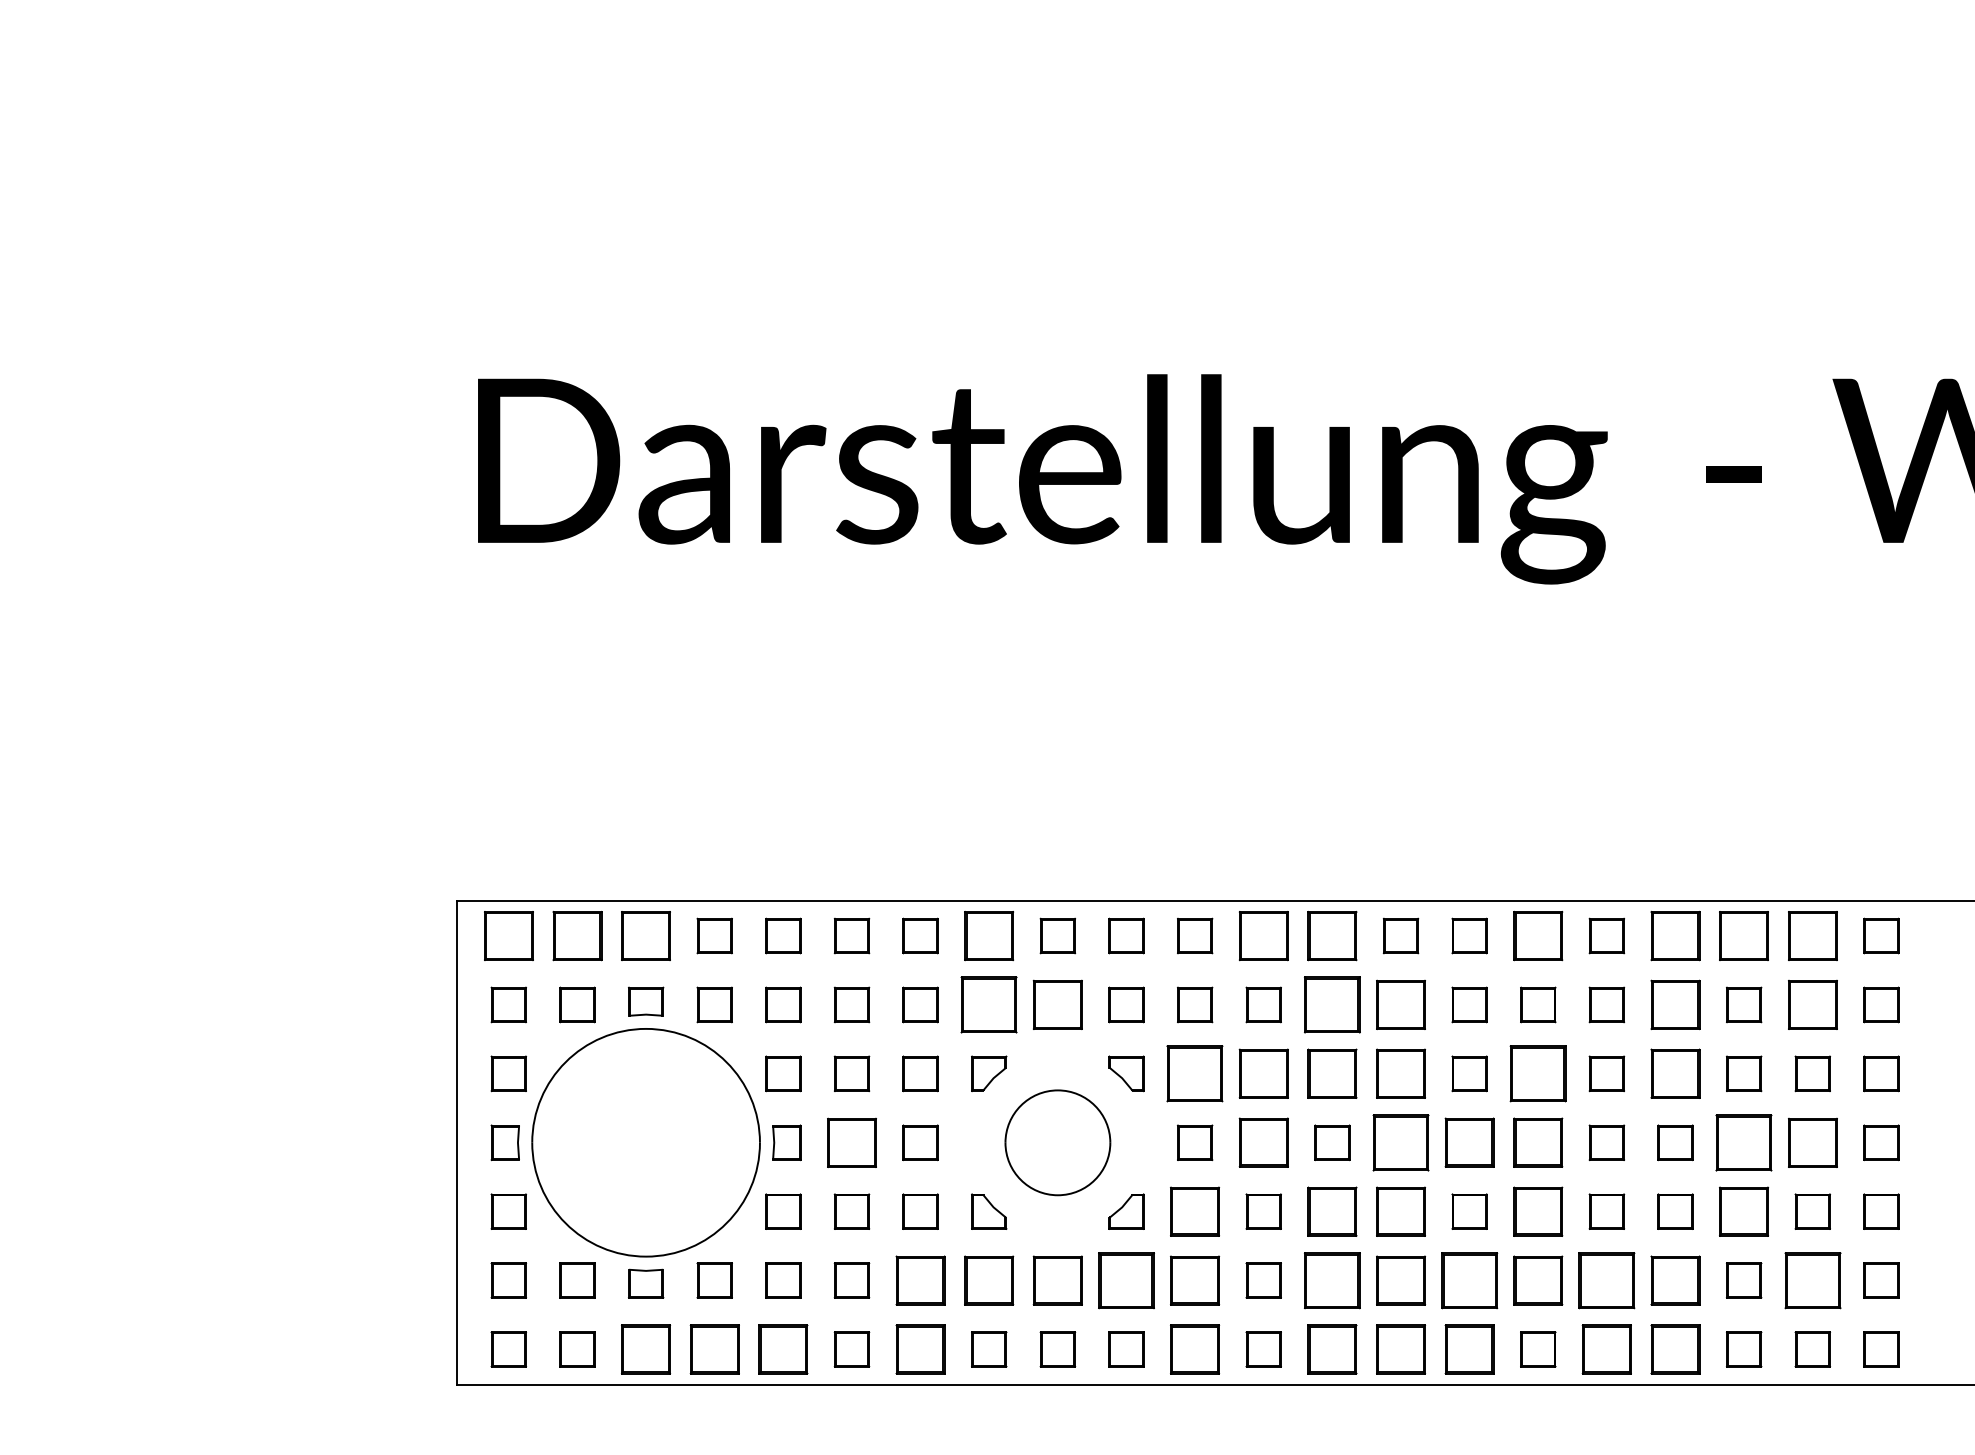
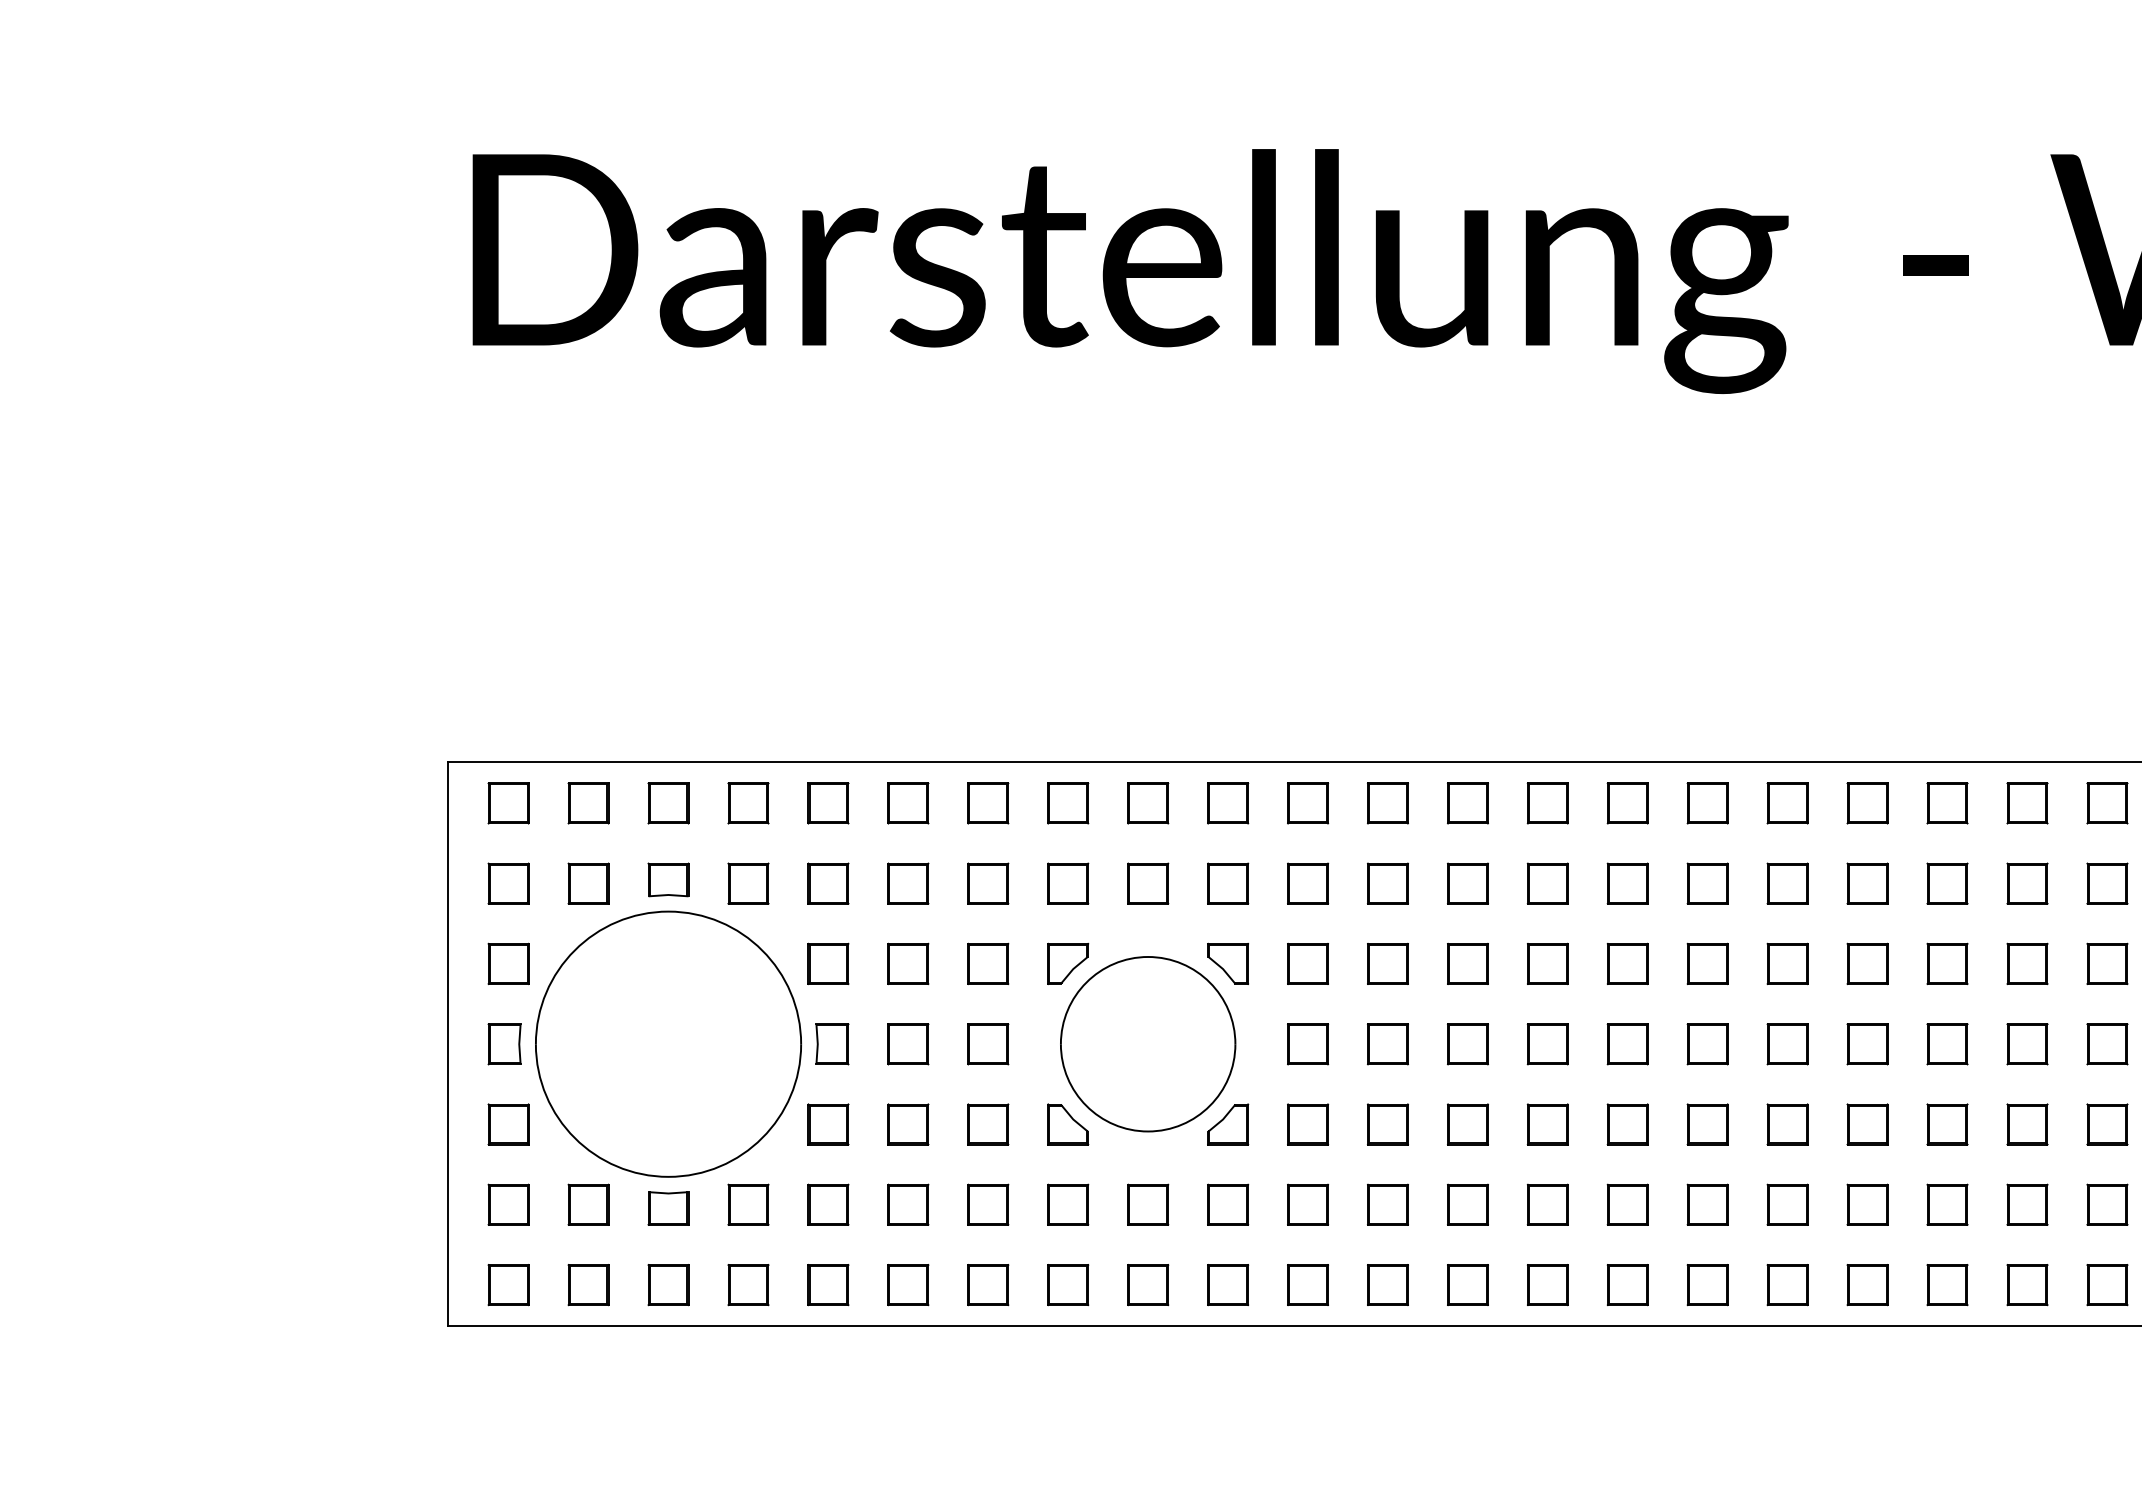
part: (508, 935) -> (508, 802), size x0.71
part: (577, 935) -> (588, 802), size x0.71
part: (646, 935) -> (668, 802), size x0.71
part: (989, 935) -> (1068, 802), size x0.71
part: (1263, 935) -> (1387, 802), size x0.71
part: (1332, 935) -> (1468, 802), size x0.71
part: (1538, 935) -> (1707, 802), size x0.71
part: (1675, 935) -> (1867, 802), size x0.71
part: (1744, 935) -> (1947, 802), size x0.71
part: (1812, 935) -> (2027, 802), size x0.71
part: (989, 1004) -> (1068, 883), size x0.62
part: (1057, 1004) -> (1147, 883), size x0.71
part: (1332, 1004) -> (1468, 883), size x0.62
part: (1400, 1004) -> (1547, 883), size x0.71
part: (1675, 1004) -> (1867, 883), size x0.71
part: (1812, 1004) -> (2027, 883), size x0.71
part: (1195, 1073) -> (1308, 963), size x0.62
part: (1263, 1073) -> (1387, 963), size x0.71
part: (1332, 1073) -> (1468, 963), size x0.71
part: (1400, 1073) -> (1547, 963), size x0.71
part: (1538, 1073) -> (1707, 963), size x0.62
part: (1675, 1073) -> (1867, 963), size x0.71
part: (851, 1142) -> (907, 1043), size x0.71
part: (1057, 1142) -> (1147, 1043), size x1.43
part: (1263, 1142) -> (1387, 1043), size x0.71
part: (1400, 1142) -> (1547, 1043), size x0.62
part: (1469, 1142) -> (1627, 1043), size x0.71
part: (1538, 1142) -> (1707, 1043), size x0.71
part: (1744, 1142) -> (1947, 1043), size x0.62
part: (1812, 1142) -> (2027, 1043), size x0.71
part: (1195, 1211) -> (1308, 1124), size x0.71
part: (1332, 1211) -> (1468, 1124), size x0.71
part: (1400, 1211) -> (1547, 1124), size x0.71
part: (1538, 1211) -> (1707, 1124), size x0.71
part: (1744, 1211) -> (1947, 1124), size x0.71
part: (920, 1280) -> (988, 1204), size x0.71
part: (989, 1280) -> (1068, 1204), size x0.71
part: (1057, 1280) -> (1147, 1204), size x0.71
part: (1126, 1280) -> (1228, 1204), size x0.62
part: (1195, 1280) -> (1308, 1204), size x0.71
part: (1332, 1280) -> (1468, 1204), size x0.62
part: (1400, 1280) -> (1547, 1204), size x0.71
part: (1469, 1280) -> (1627, 1204), size x0.62
part: (1538, 1280) -> (1707, 1204), size x0.71
part: (1606, 1280) -> (1787, 1204), size x0.62
part: (1675, 1280) -> (1867, 1204), size x0.71
part: (1812, 1280) -> (2027, 1204), size x0.62
part: (646, 1349) -> (668, 1285), size x0.71
part: (714, 1349) -> (748, 1285), size x0.71
part: (783, 1349) -> (828, 1285), size x0.71
part: (920, 1349) -> (988, 1285), size x0.71
part: (1195, 1349) -> (1308, 1285), size x0.71
part: (1332, 1349) -> (1468, 1285), size x0.71
part: (1400, 1349) -> (1547, 1285), size x0.71
part: (1469, 1349) -> (1627, 1285), size x0.71
part: (1606, 1349) -> (1787, 1285), size x0.71
part: (1675, 1349) -> (1867, 1285), size x0.71

